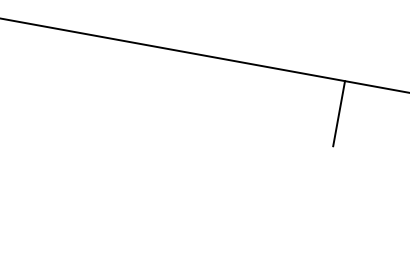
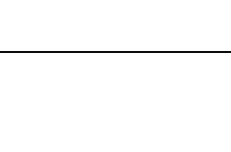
line: (339, 113) -> (185, 67), removed

